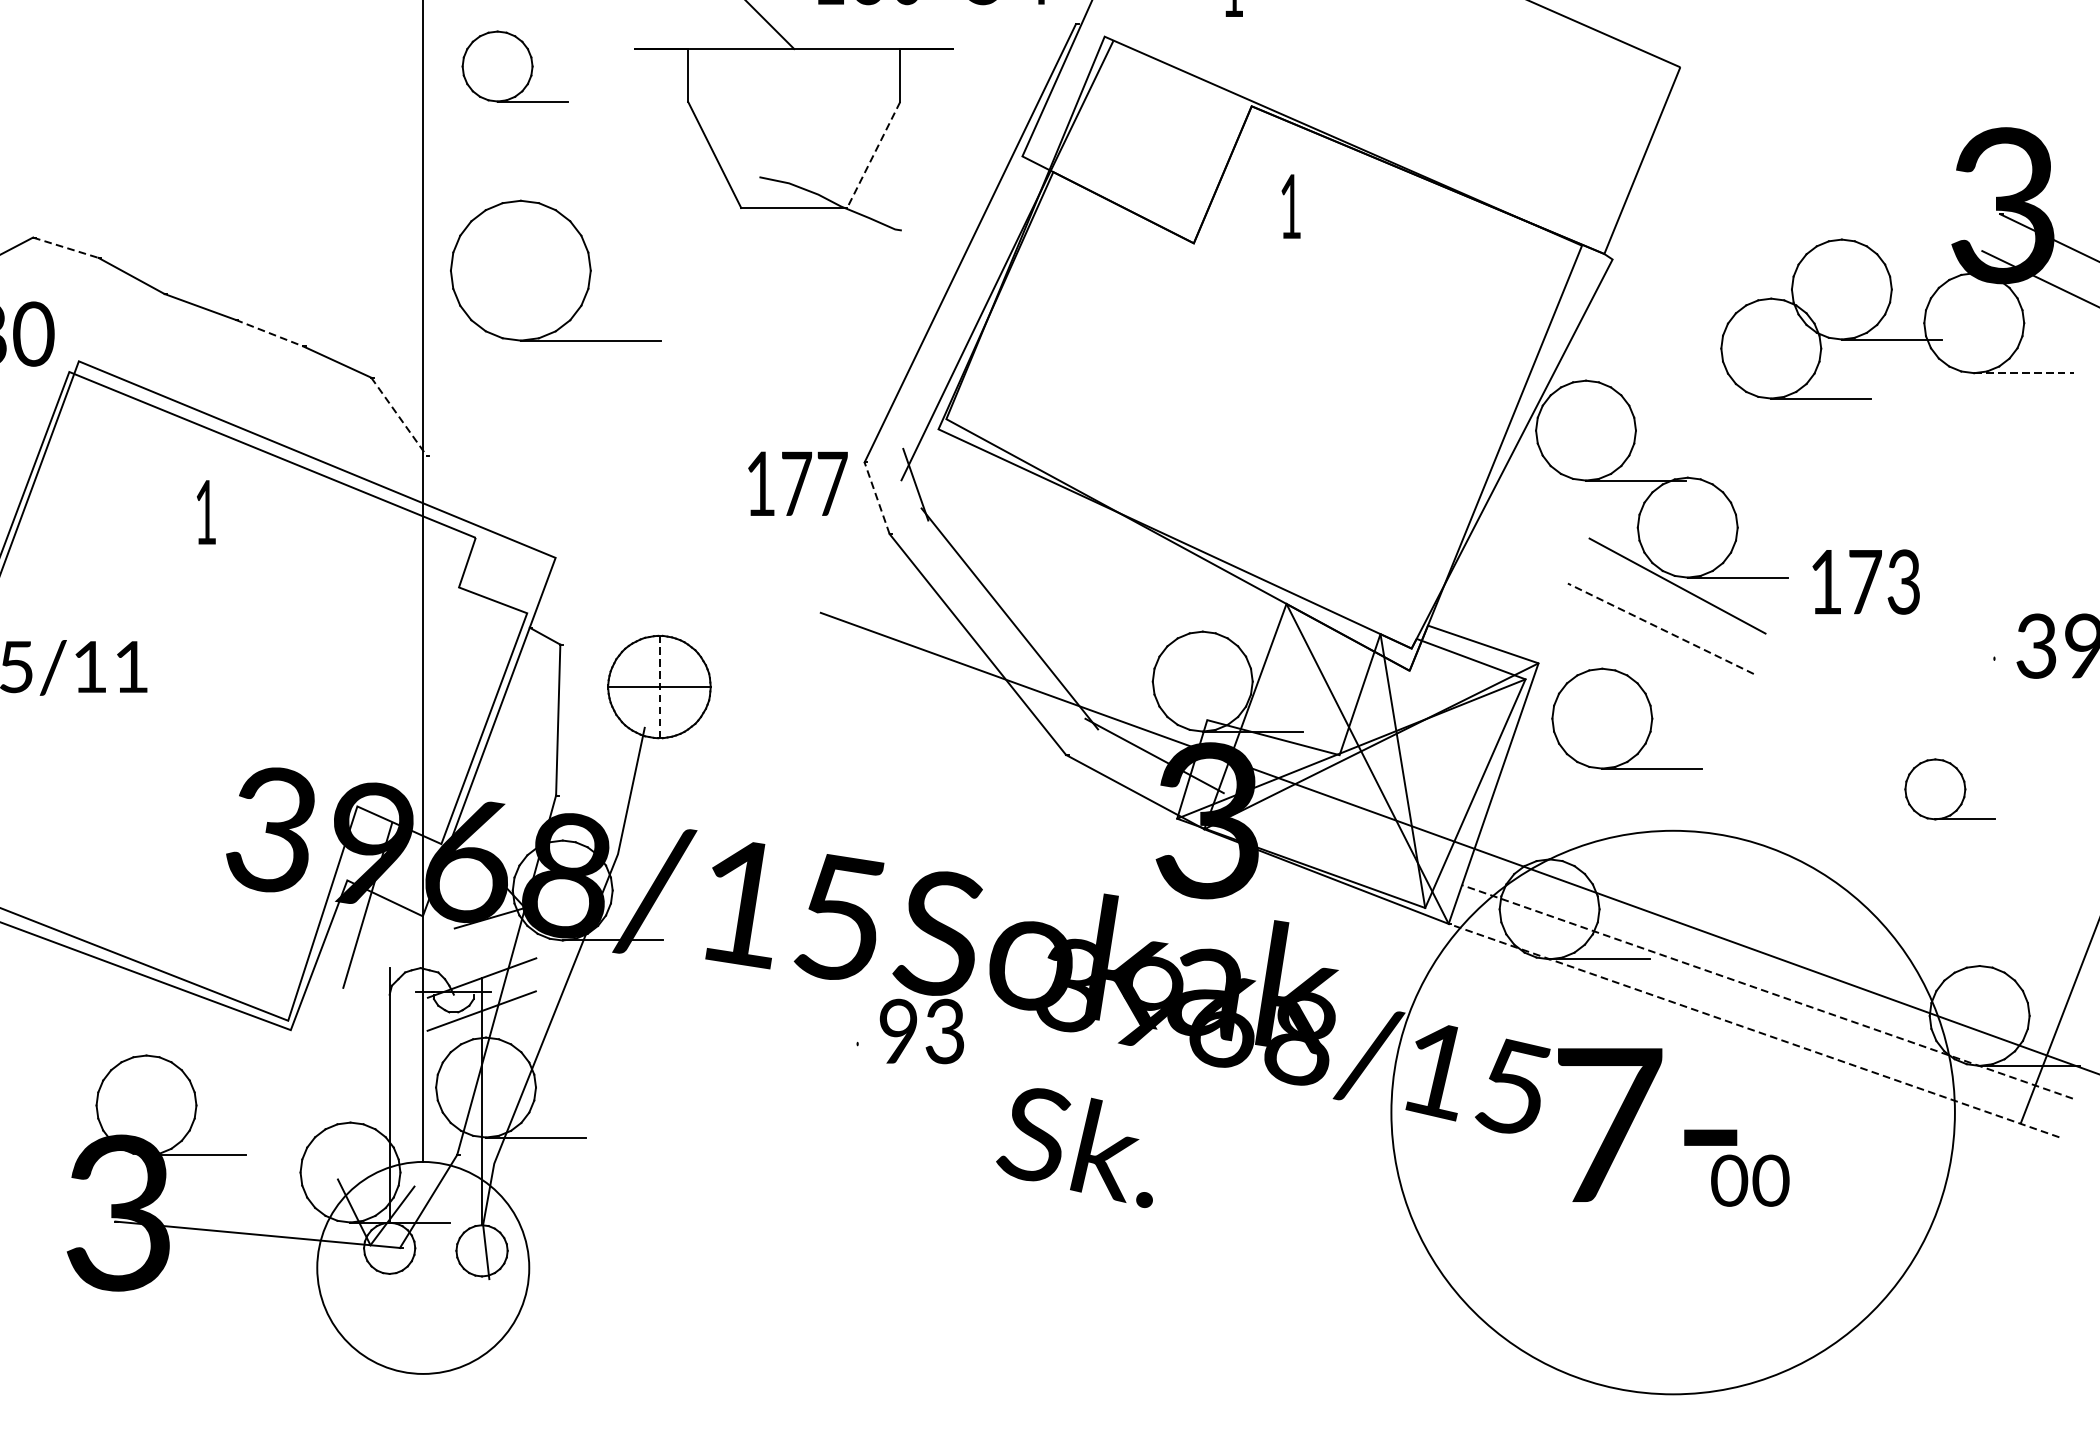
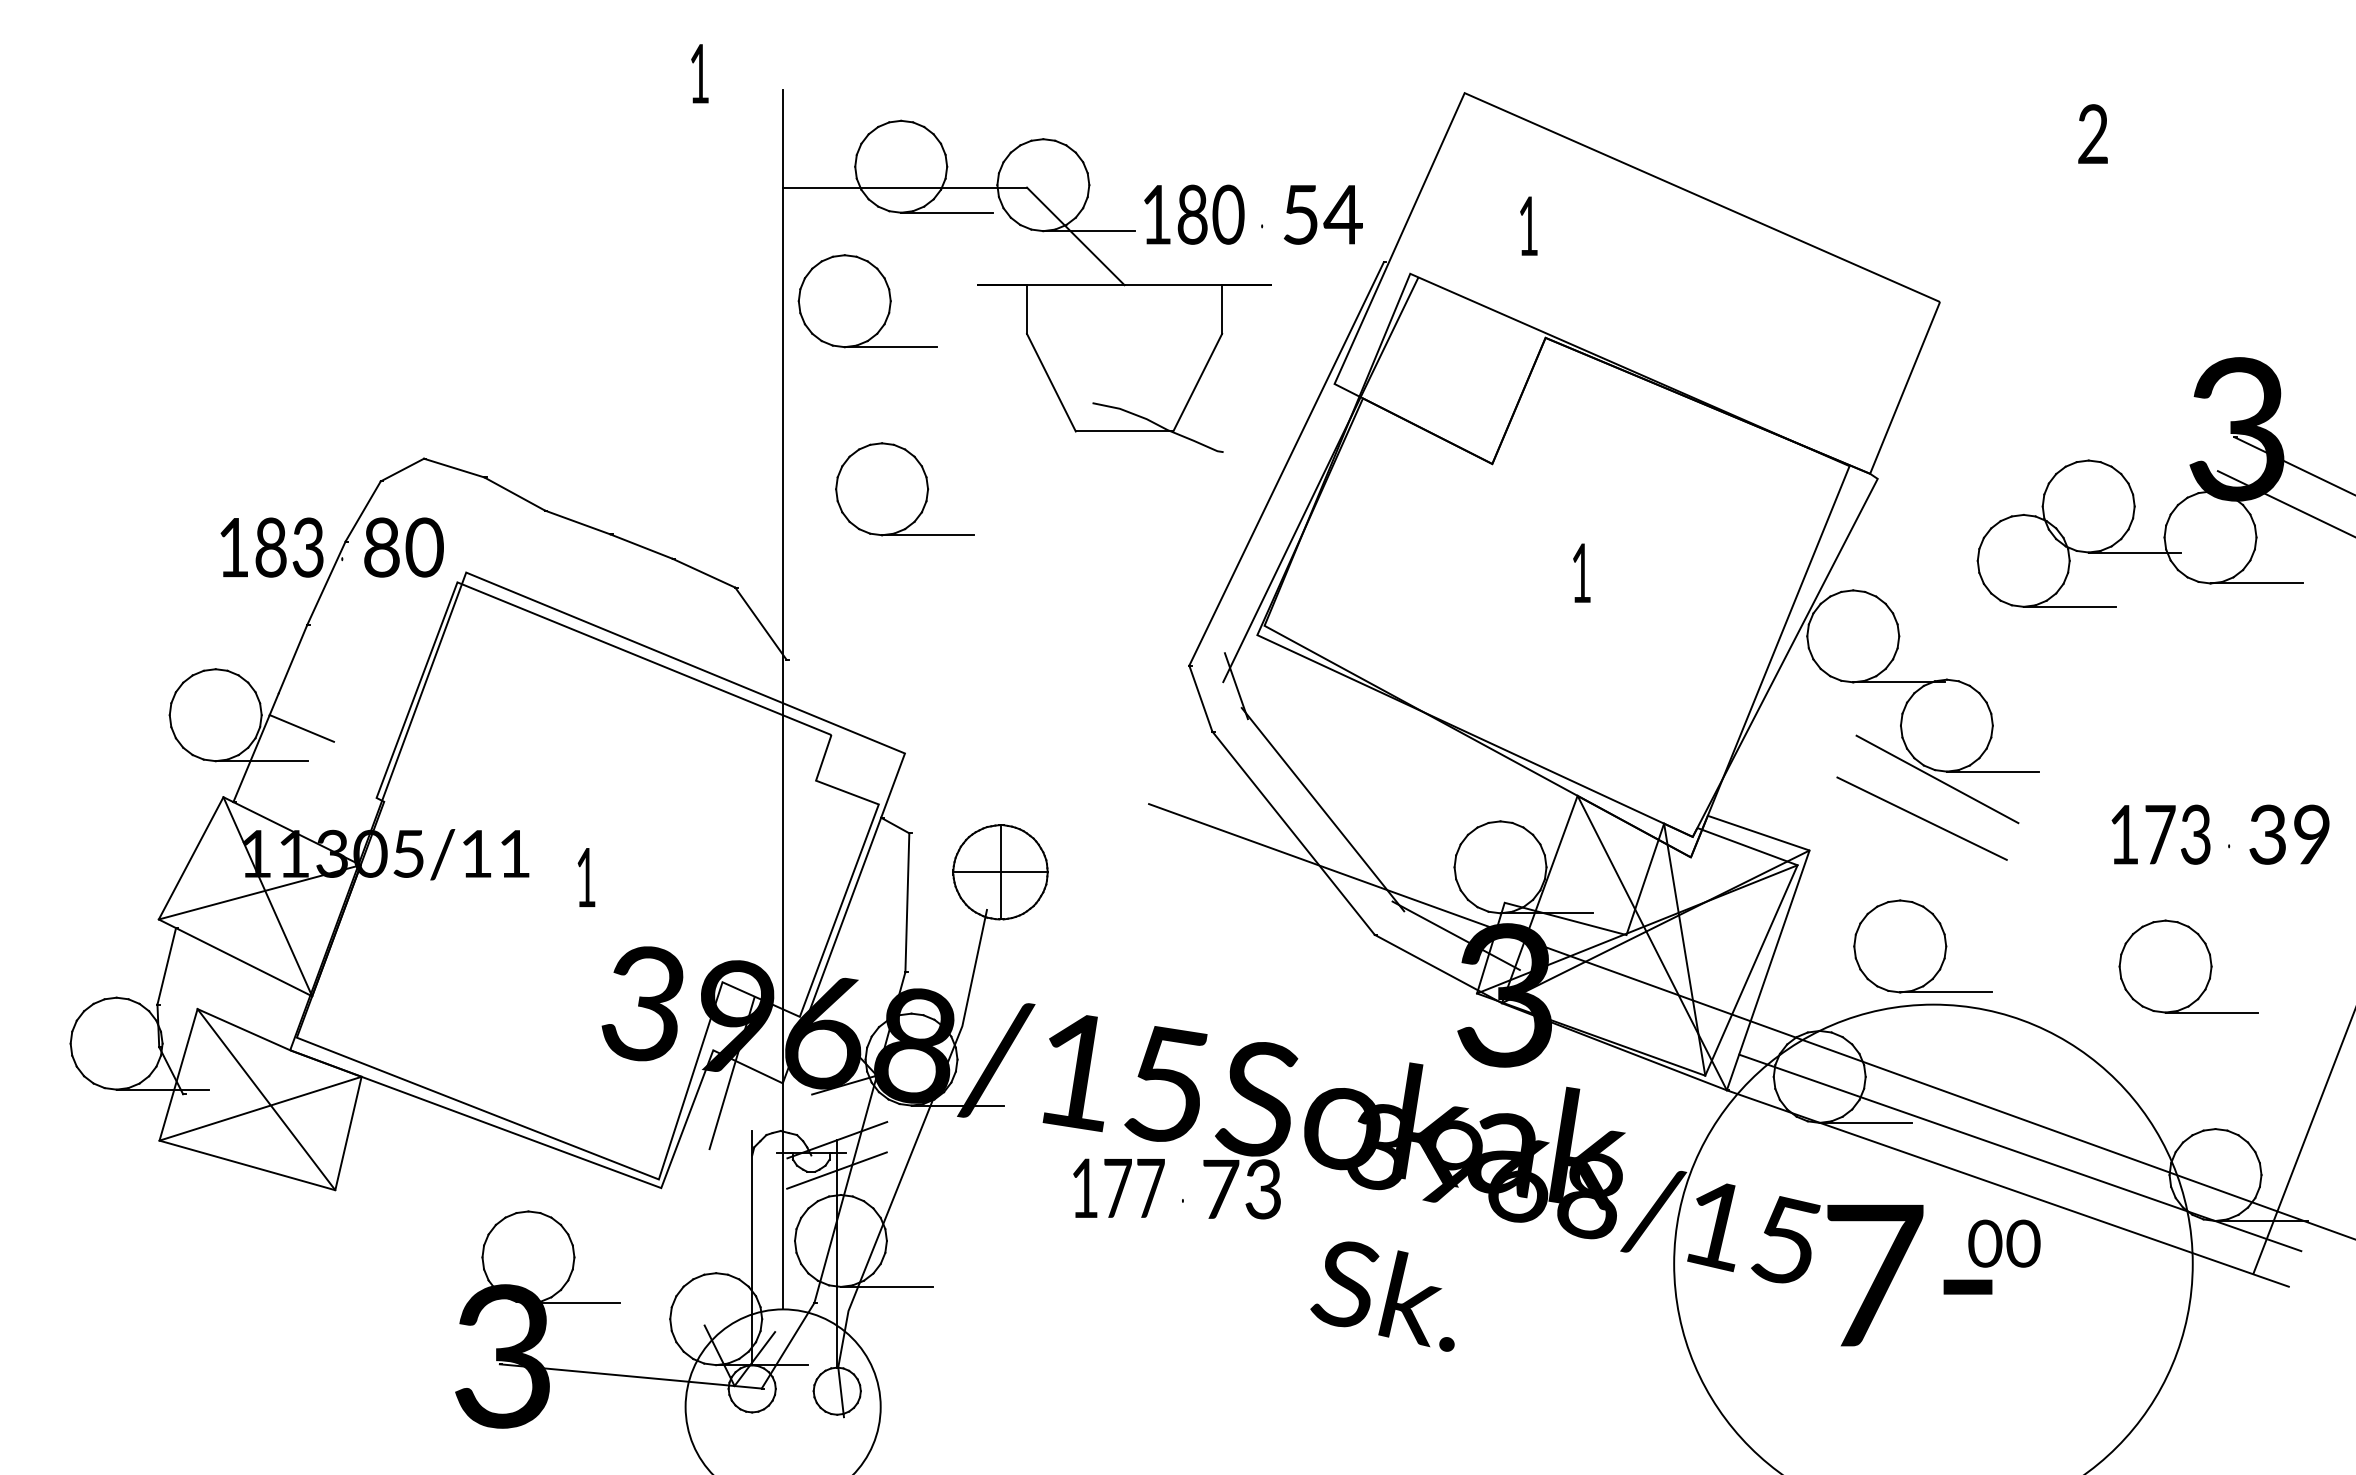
part: (514, 66) -> (867, 301), size x1.43
line: (873, 154) -> (1197, 382), dashed -> solid
text: (1290, 205) -> (1581, 572), moved
line: (66, 248) -> (454, 468), dashed -> solid
part: (555, 271) -> (904, 489), size x0.71
line: (269, 332) -> (641, 546), dashed -> solid
line: (2025, 373) -> (2257, 583), dashed -> solid
line: (399, 417) -> (761, 624), dashed -> solid
text: (797, 482) -> (1118, 1187), moved
line: (876, 498) -> (1200, 698), dashed -> solid
text: (206, 512) -> (586, 877), moved
text: (1865, 581) -> (2160, 834), moved
line: (1660, 628) -> (1921, 818), dashed -> solid
line: (659, 686) -> (1000, 871), dashed -> solid
part: (1626, 718) -> (1922, 946), moved
part: (1950, 789) -> (2188, 966), size x1.67
line: (1767, 991) -> (2020, 1152), dashed -> solid
text: (899, 1030) -> (1221, 1188), 93 -> 73
line: (1753, 1030) -> (2007, 1188), dashed -> solid
text: (1750, 1180) -> (2004, 1243), moved

